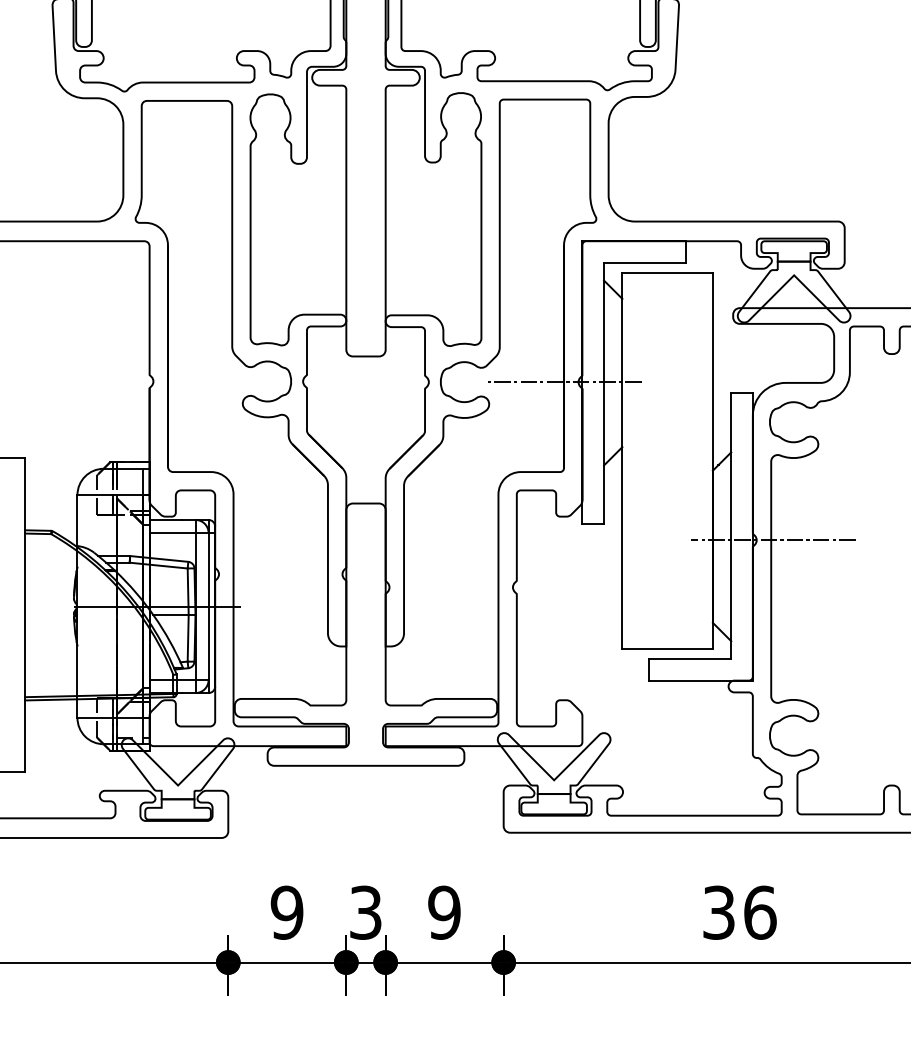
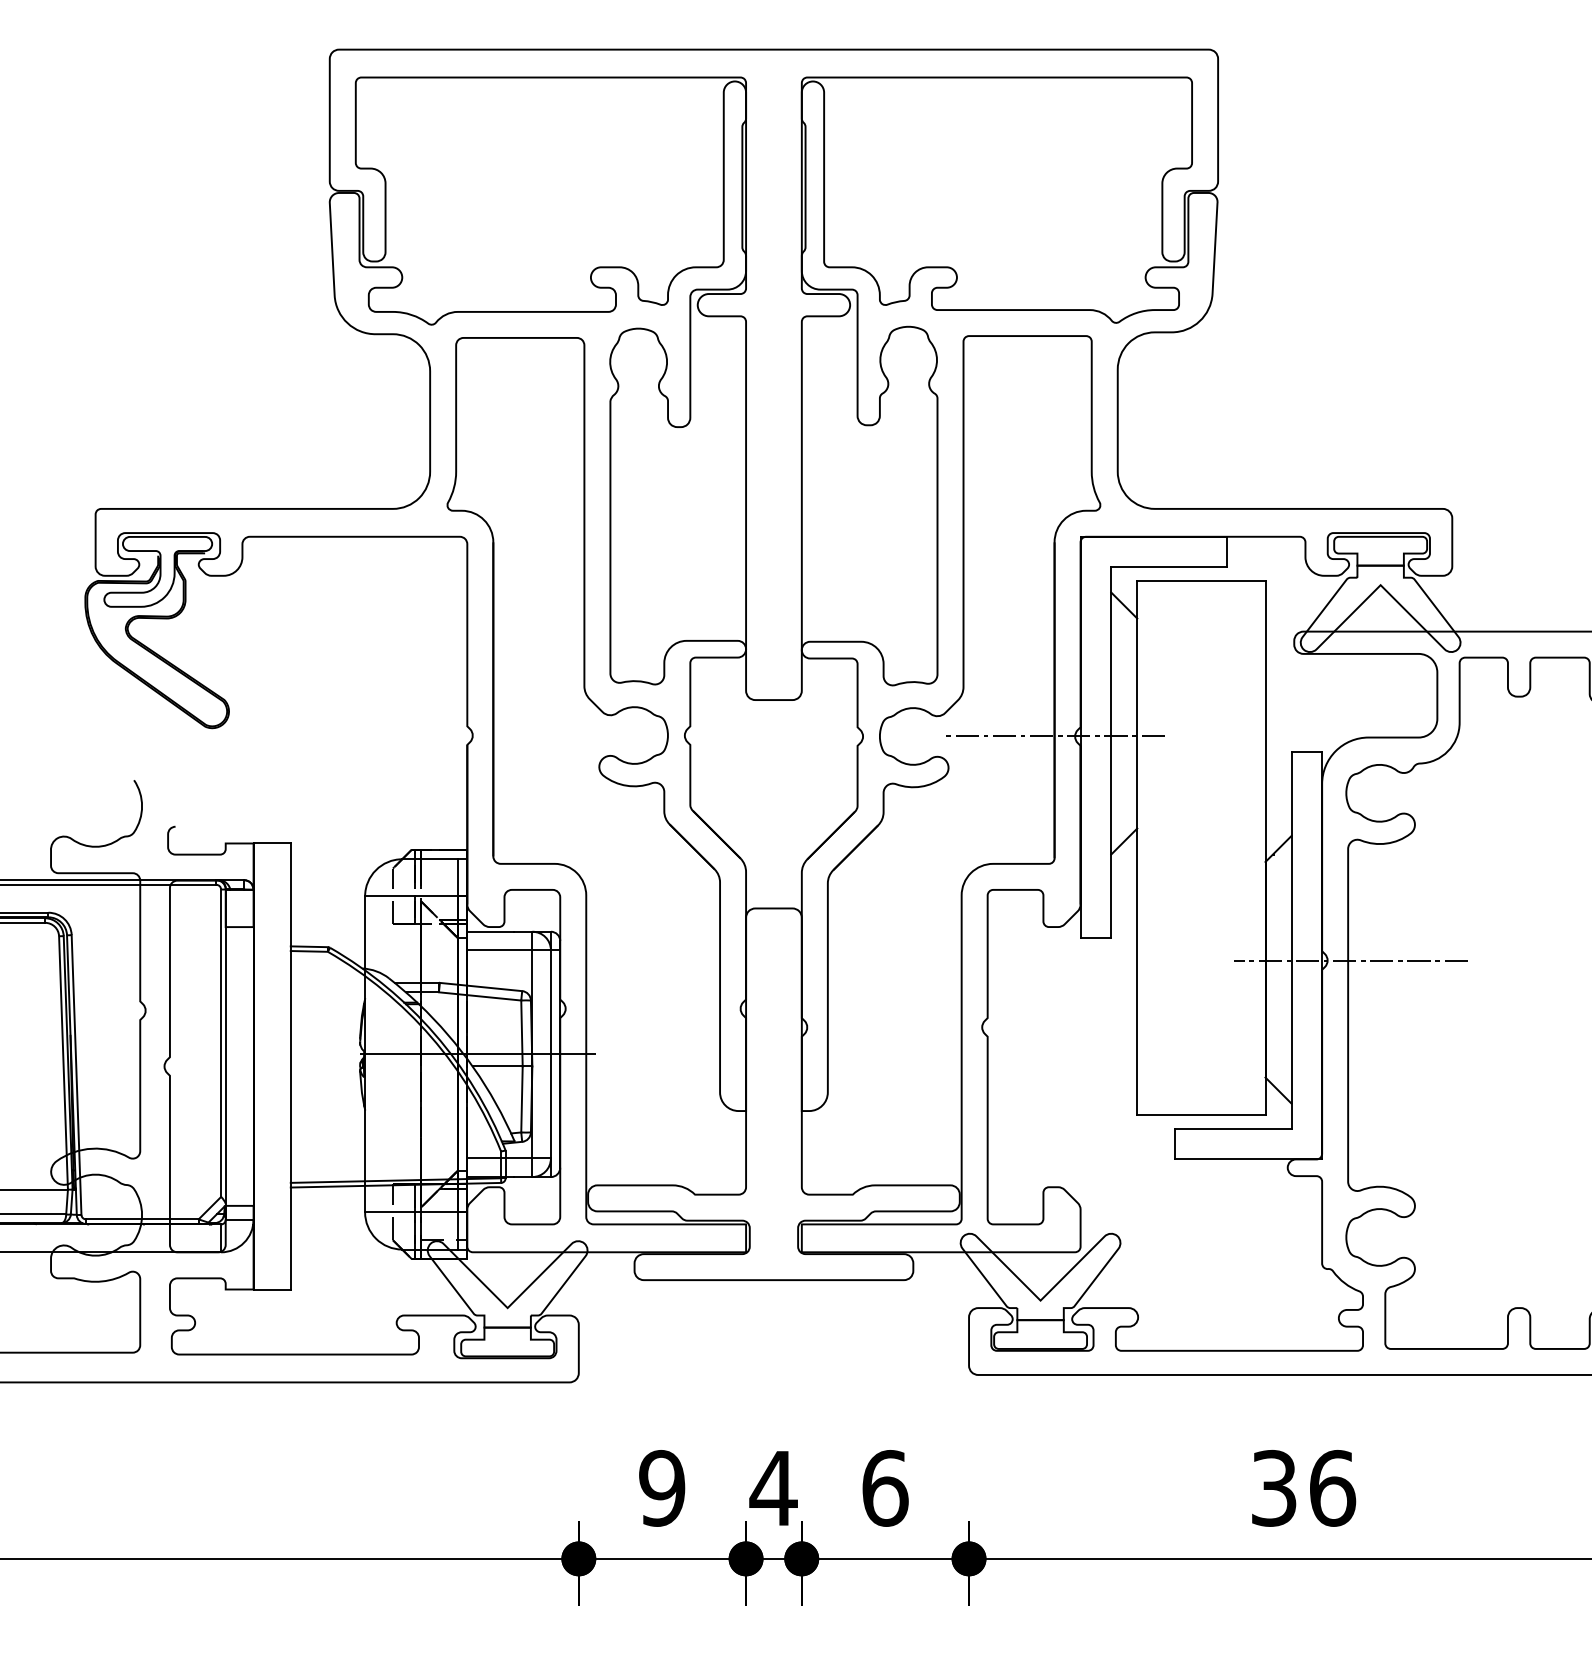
text: (365, 912) -> (773, 1487), 3 -> 4
text: (444, 912) -> (885, 1488), 9 -> 6

